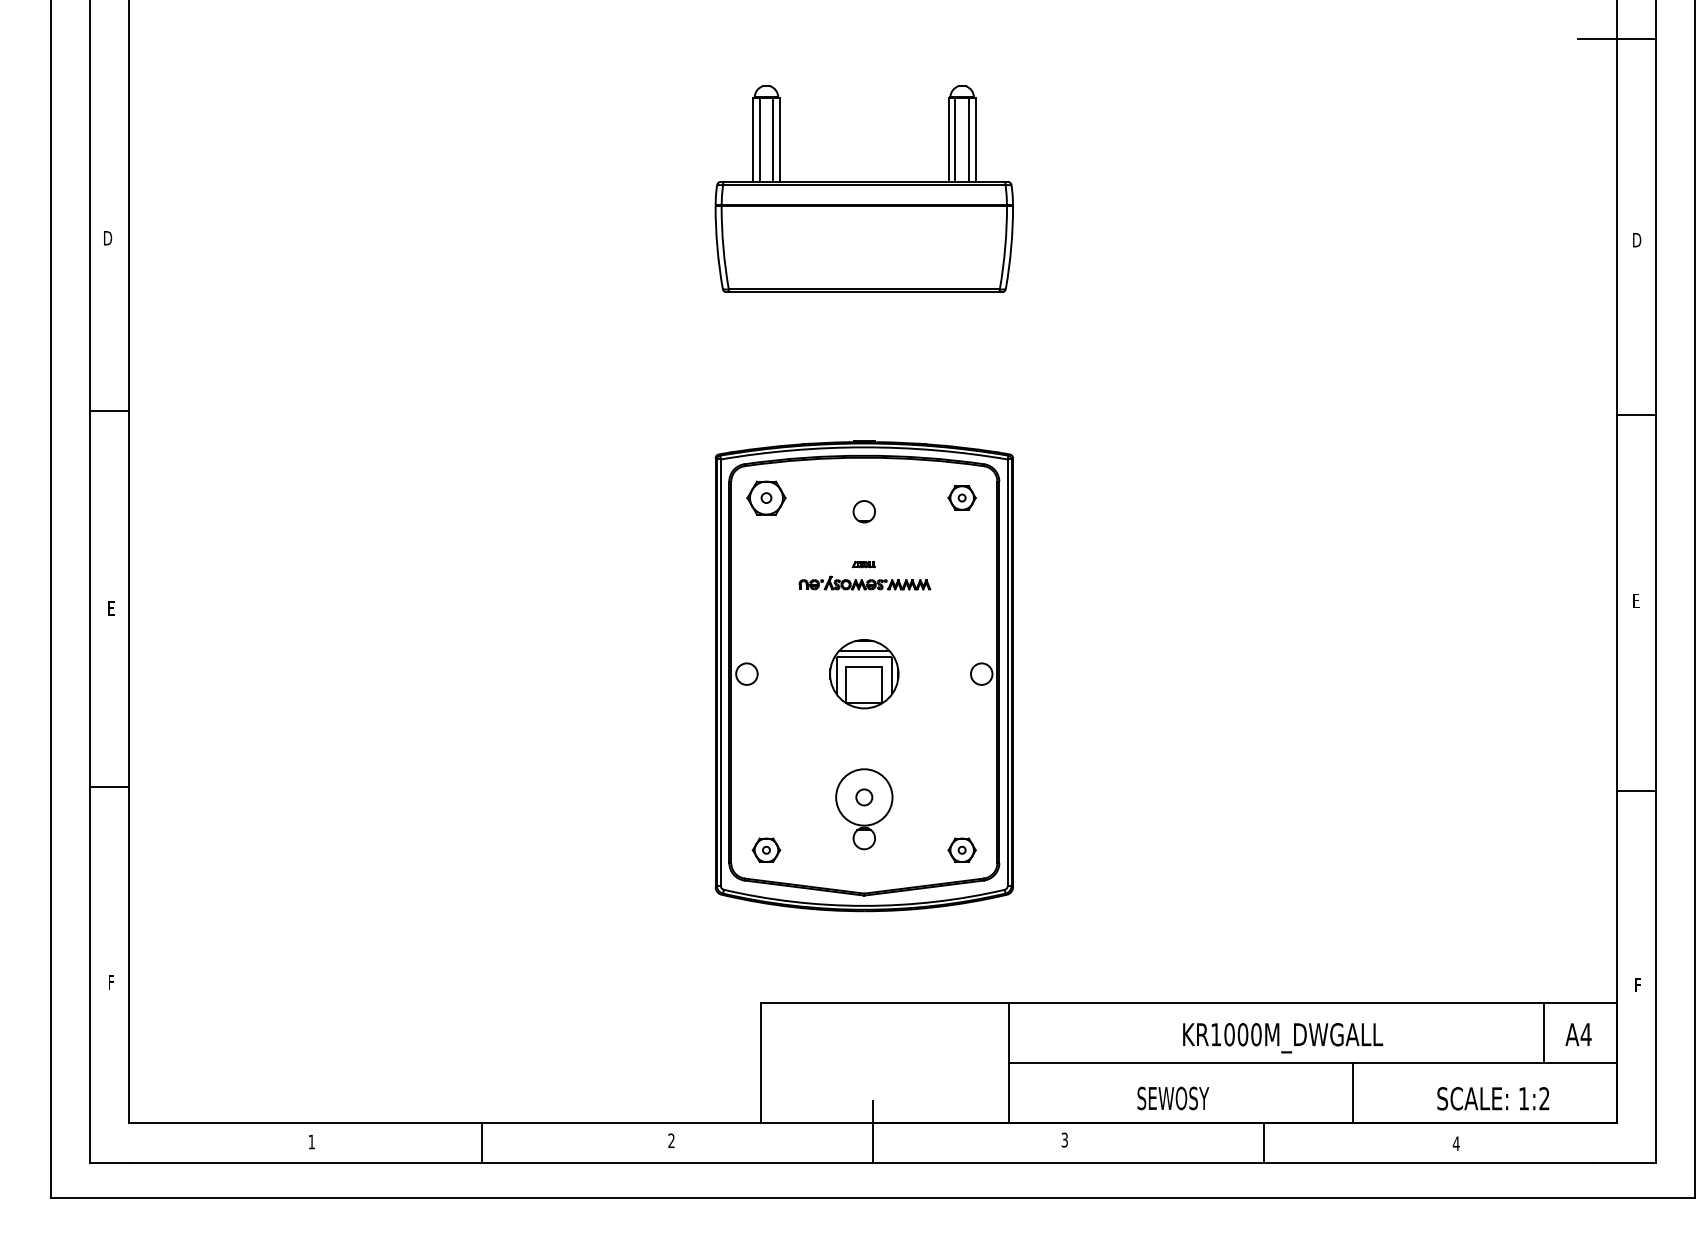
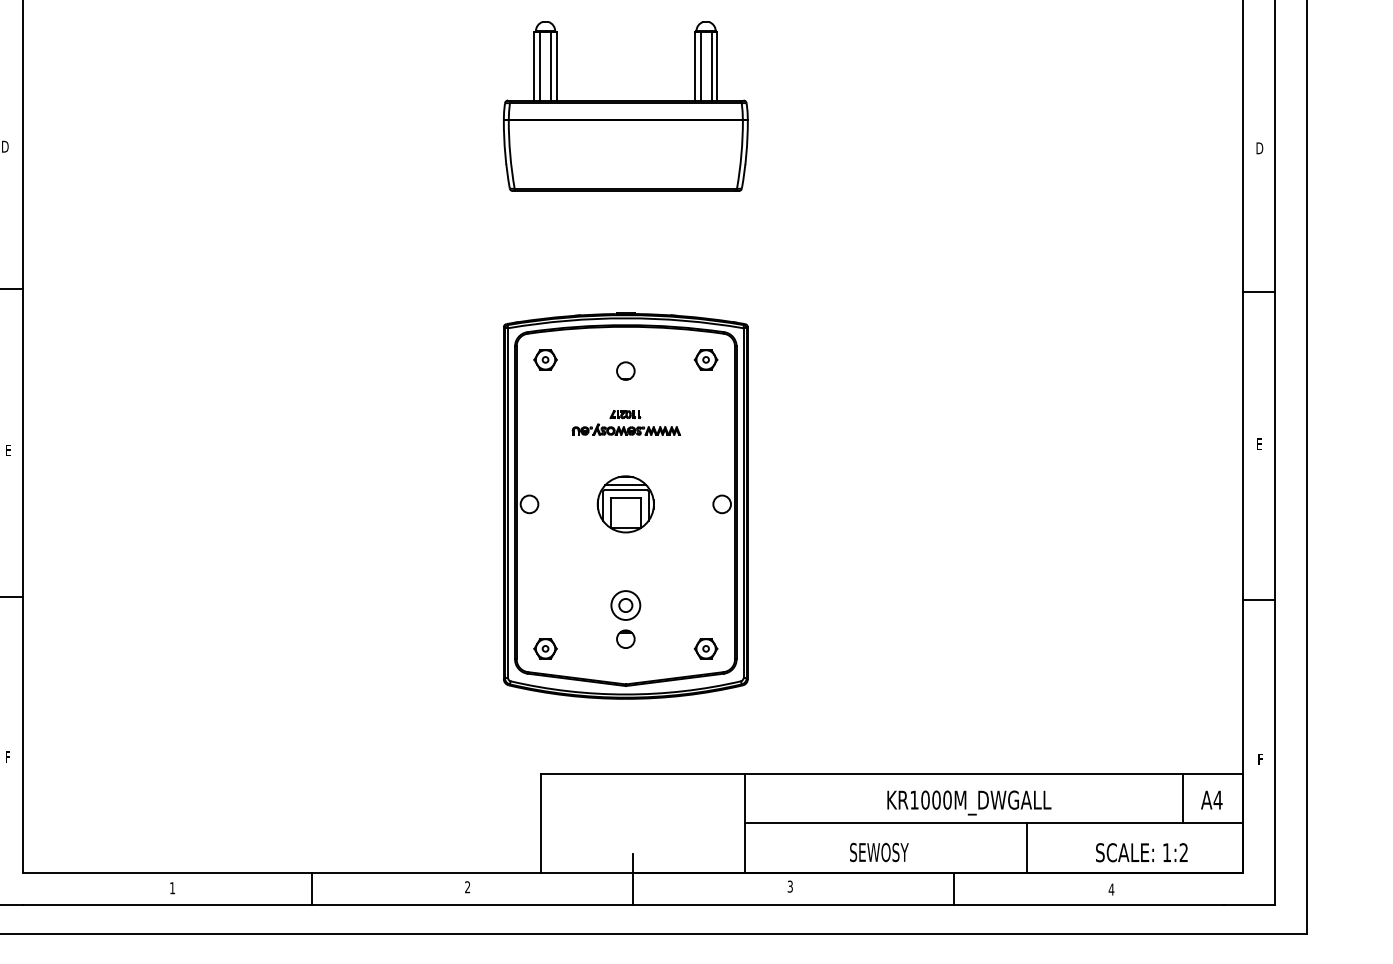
part: (766, 497) -> (545, 359), size x0.71
part: (863, 564) -> (625, 414), size x1.67
circle: (863, 797) -> (625, 605), size x0.62

